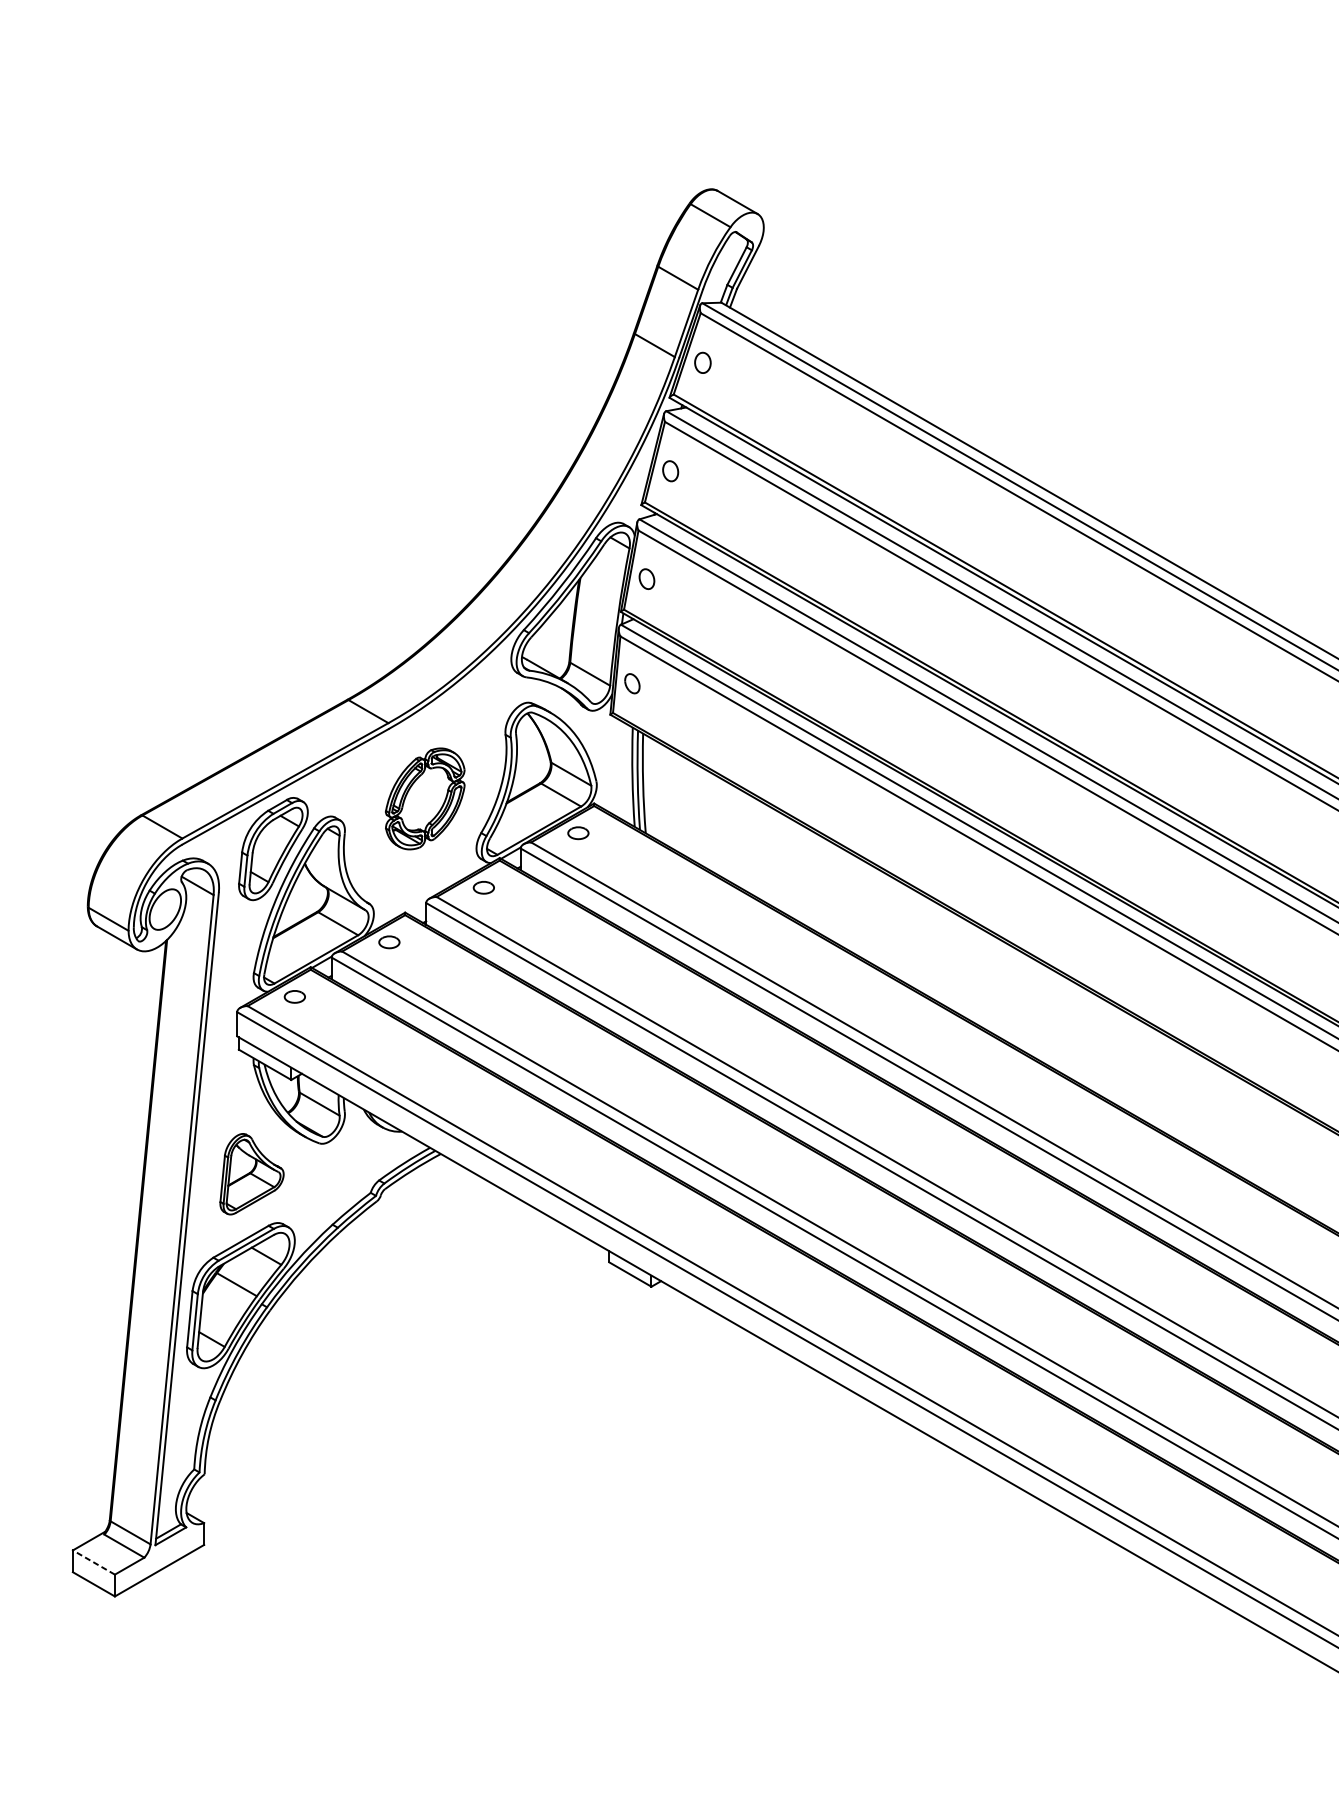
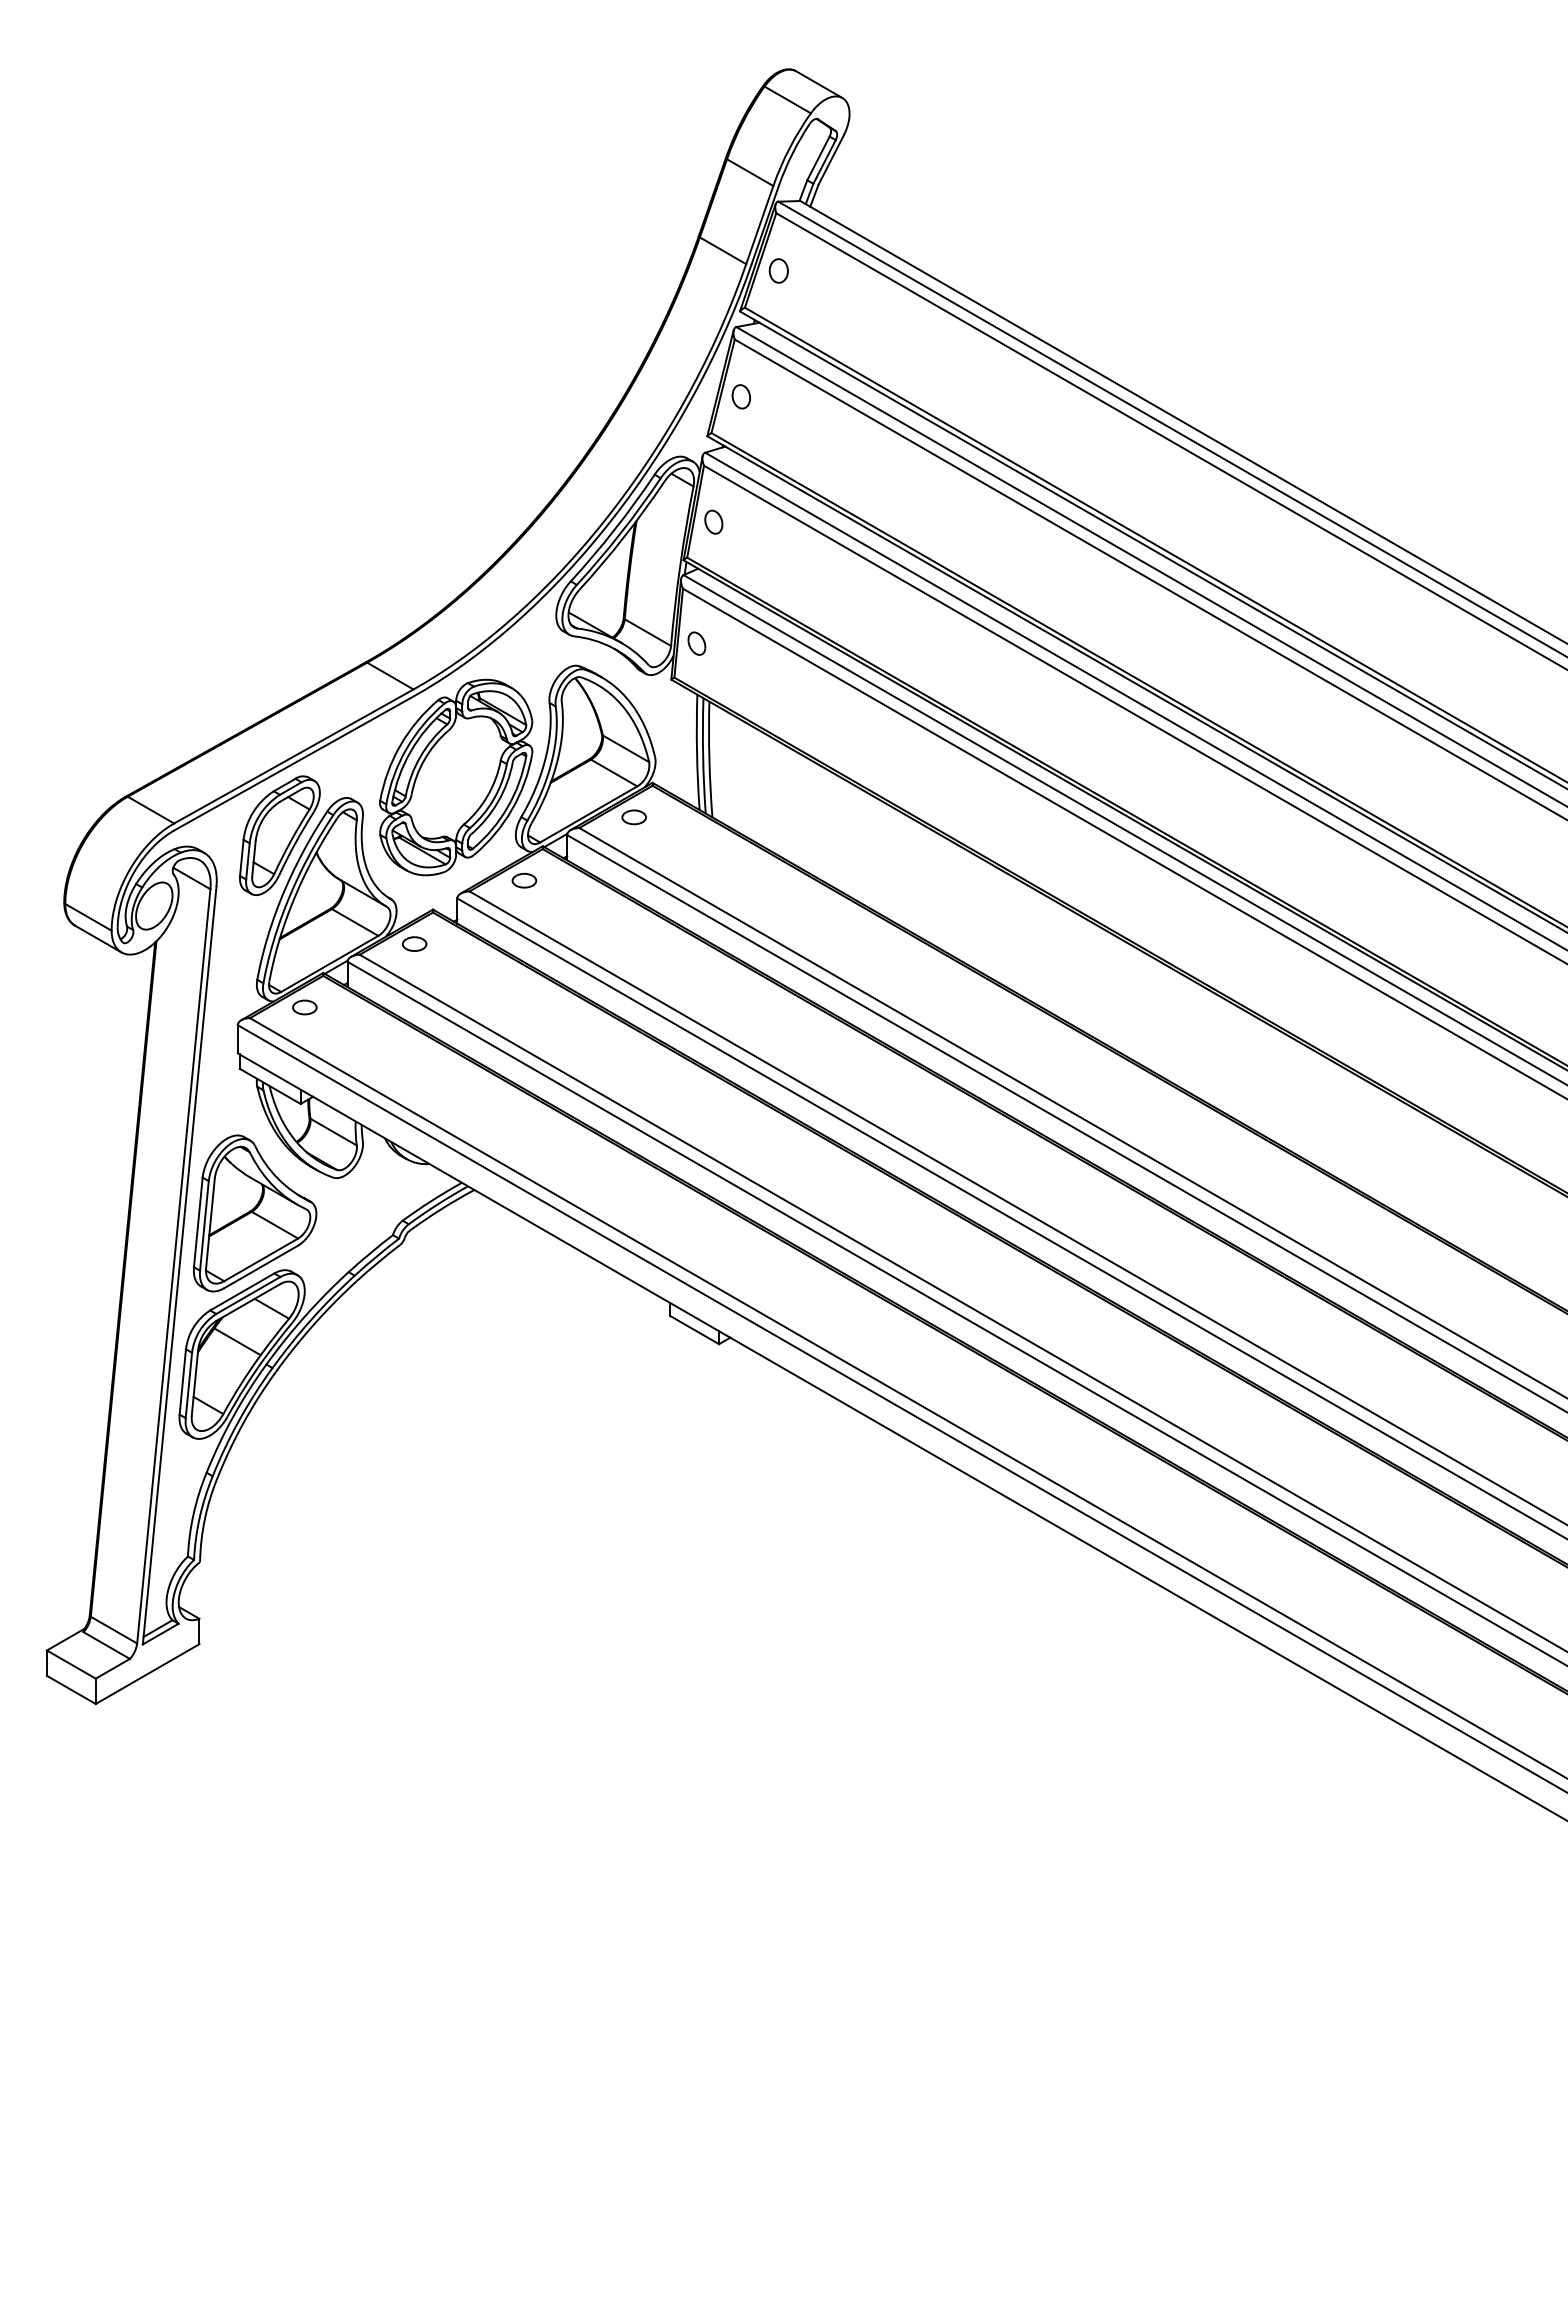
part: (425, 798) -> (456, 777), size x1.67
part: (251, 1174) -> (254, 1213), size x1.67
line: (93, 1562) -> (70, 1664), dashed -> solid

